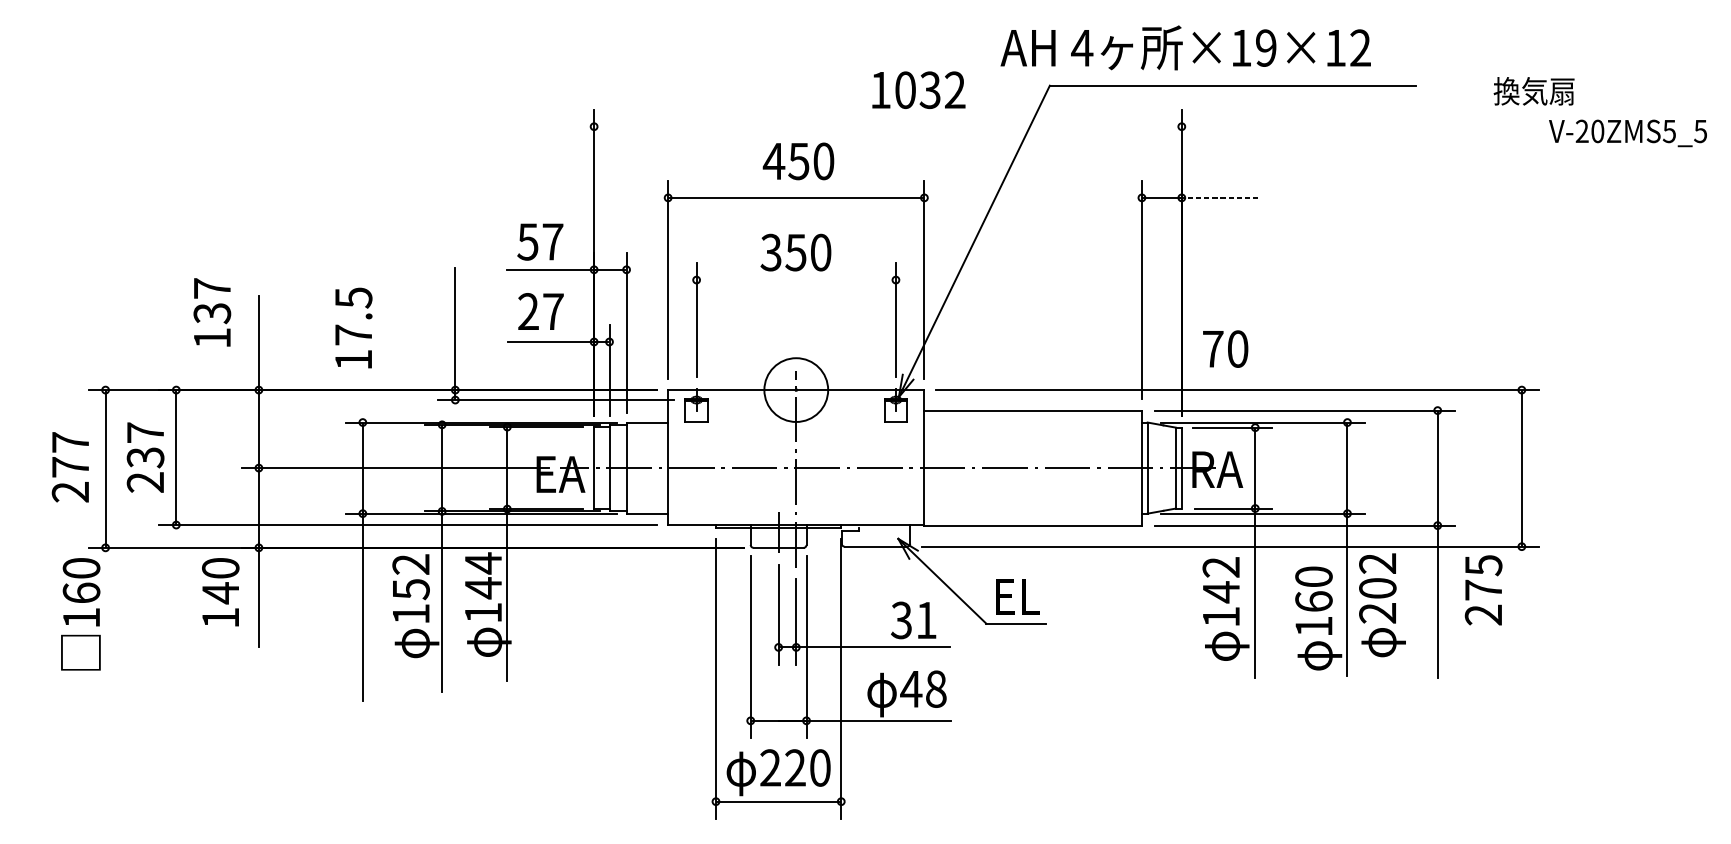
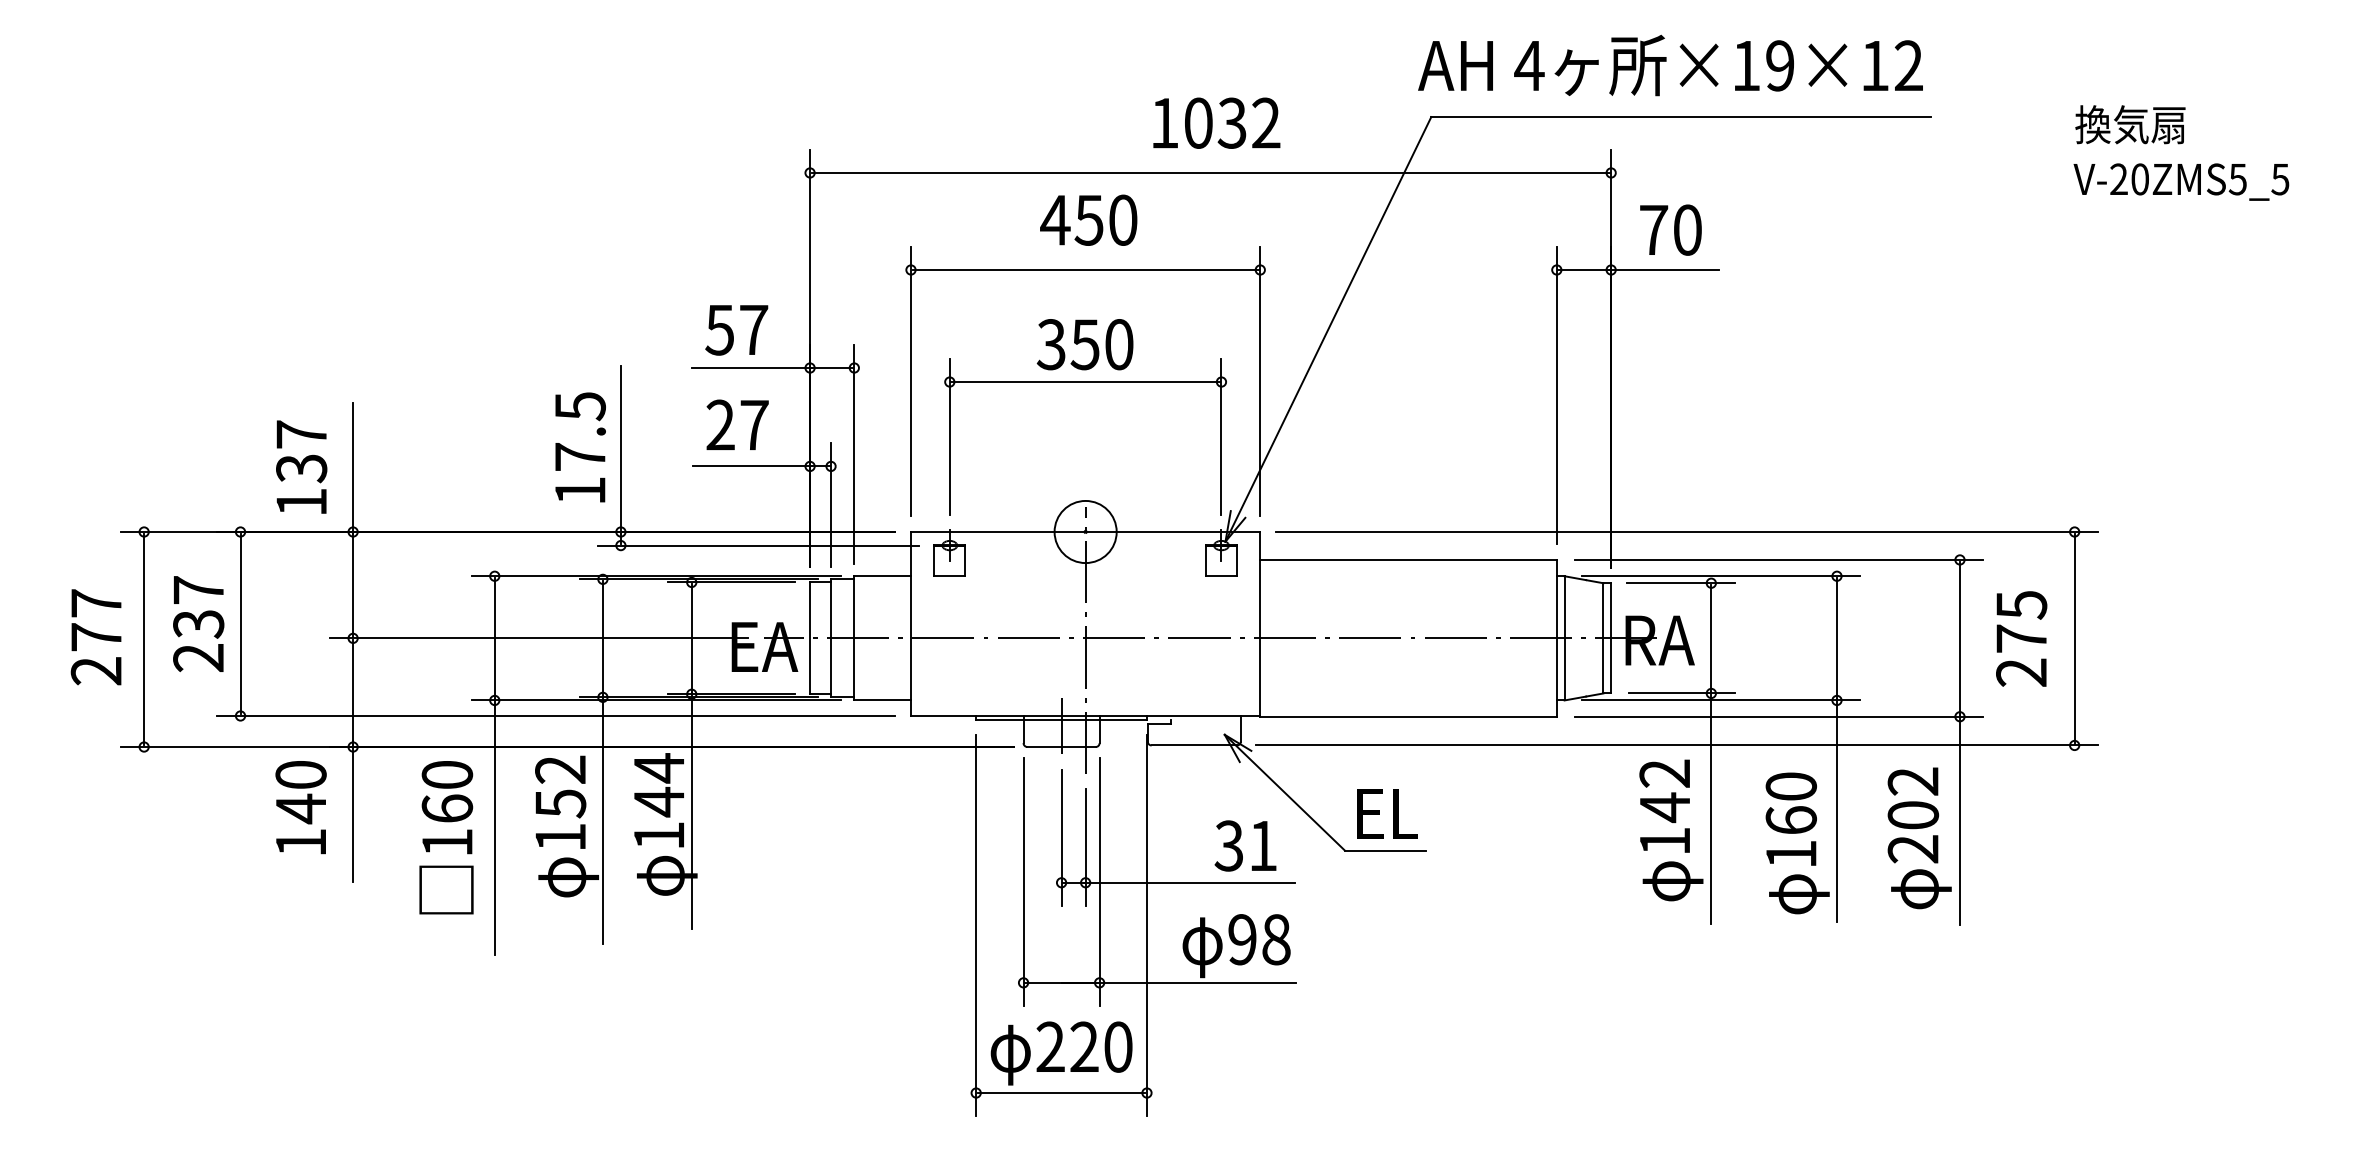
text: (1185, 47) -> (1670, 65), moved
text: (918, 89) -> (1216, 122), moved
text: (1534, 91) -> (2130, 124), moved
line: (887, 126) -> (1210, 172), added
text: (1628, 132) -> (2181, 181), moved
line: (1220, 198) -> (1664, 270), dashed -> solid
line: (796, 280) -> (1085, 382), added
text: (212, 311) -> (301, 466), moved
text: (353, 328) -> (580, 447), moved
text: (1225, 348) -> (1670, 229), moved
circle: (796, 389) -> (1085, 531), size x0.71
text: (1483, 589) -> (2021, 638), moved
text: (1382, 605) -> (1919, 838), moved
text: (80, 614) -> (446, 837), moved
text: (911, 689) -> (1242, 939), 48 -> 98

